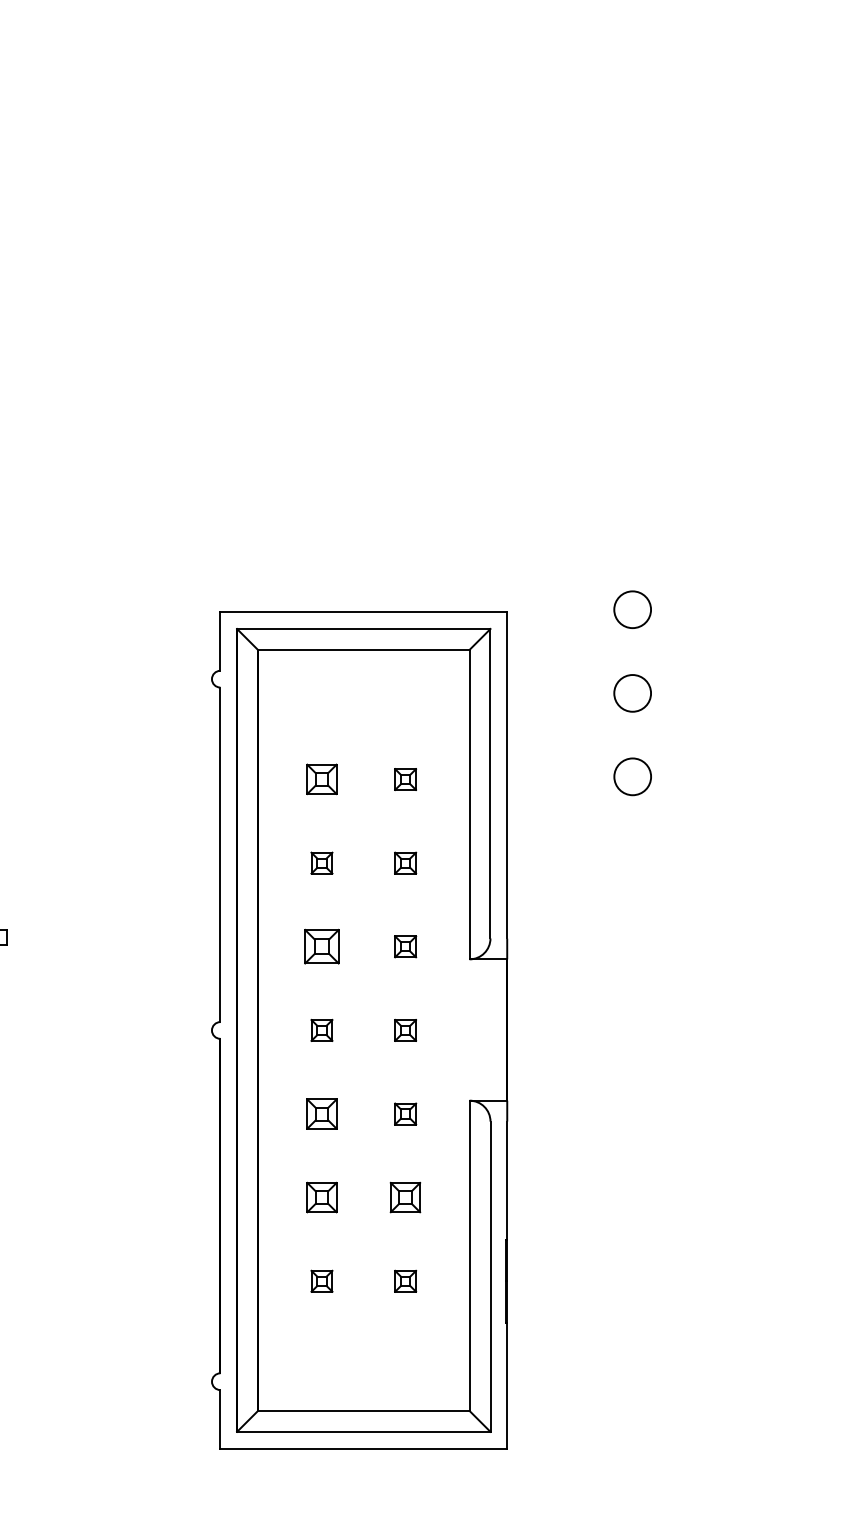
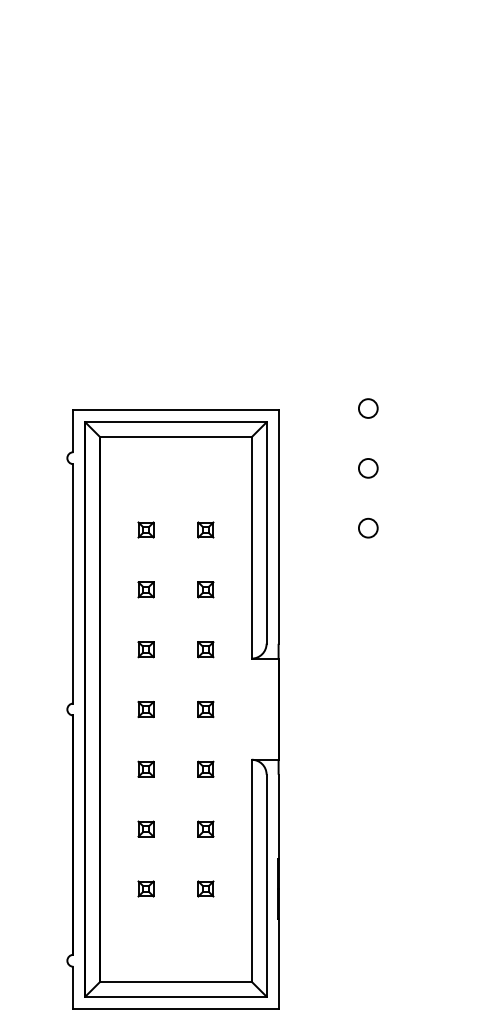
circle: (632, 609) -> (368, 408), size x0.71
circle: (632, 693) -> (368, 468), size x0.71
circle: (632, 777) -> (368, 528), size x0.71
part: (321, 779) -> (145, 529), size x0.71
part: (321, 946) -> (145, 649), size x0.62
part: (321, 1113) -> (145, 768), size x0.71
part: (321, 1197) -> (145, 829), size x0.71
part: (405, 1197) -> (205, 829), size x0.71

